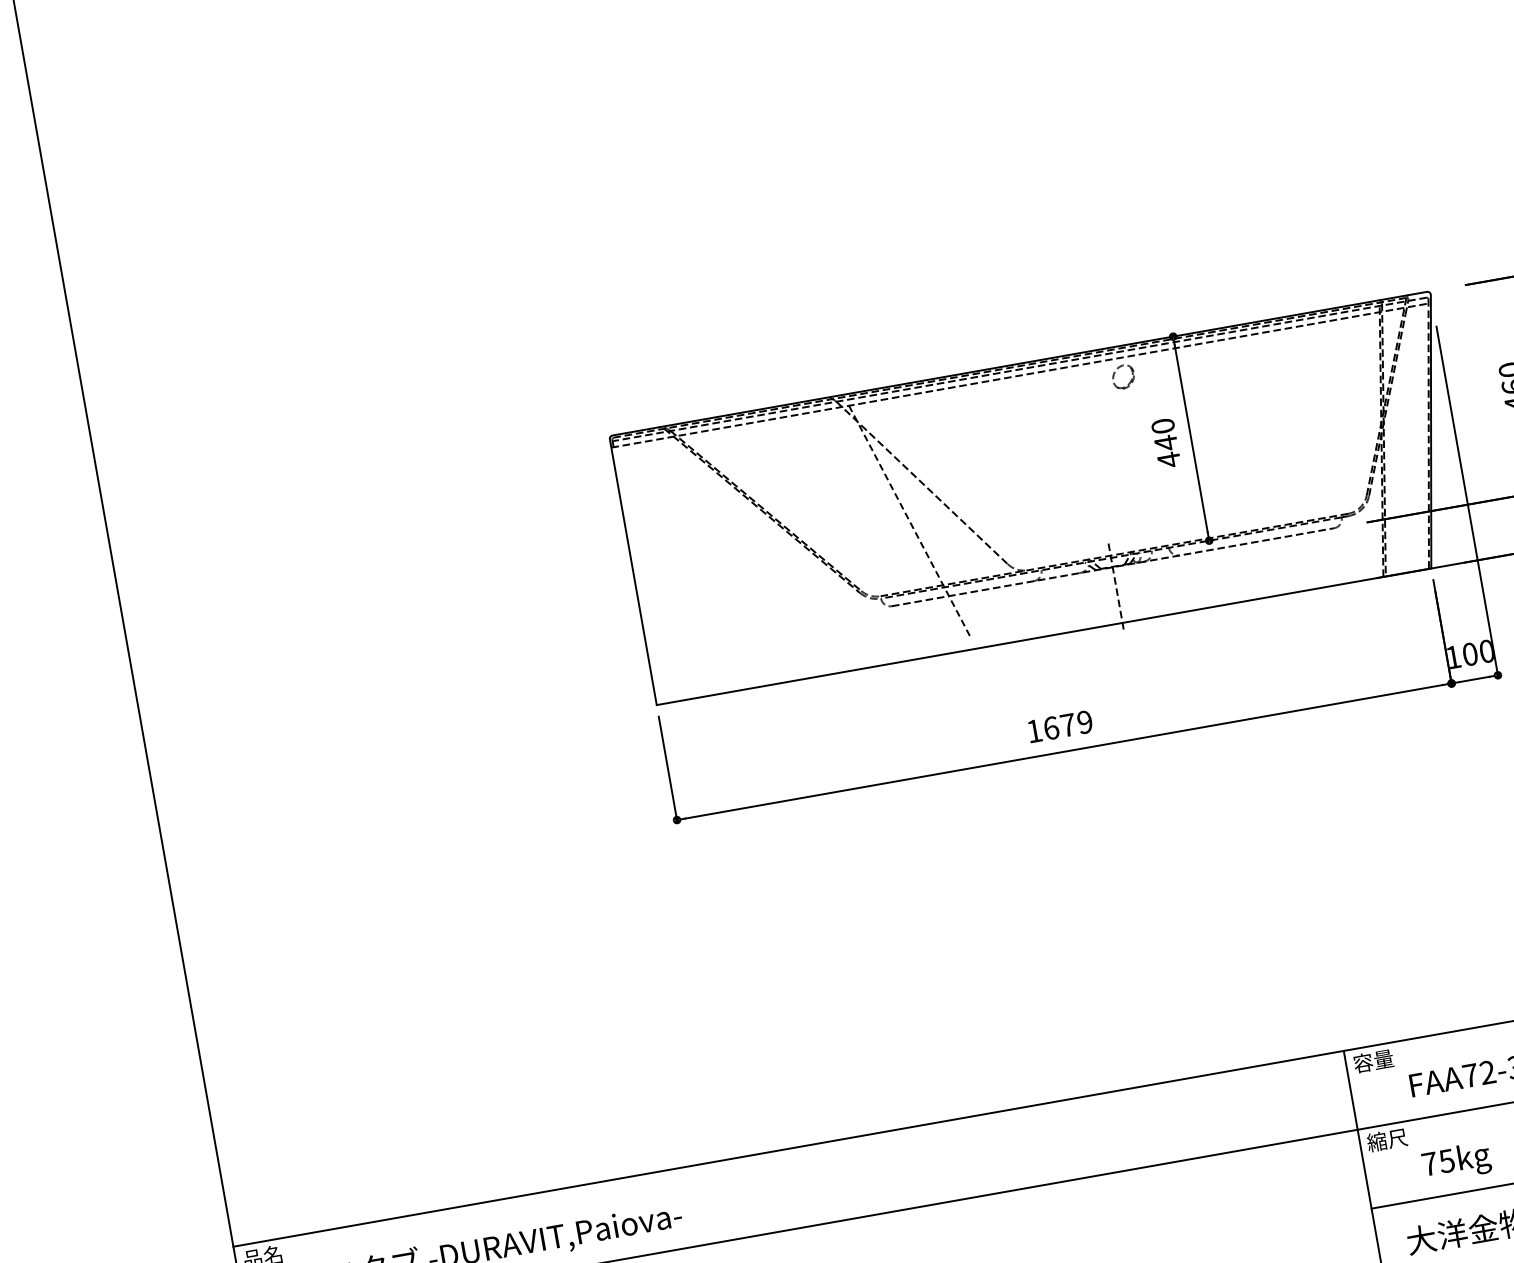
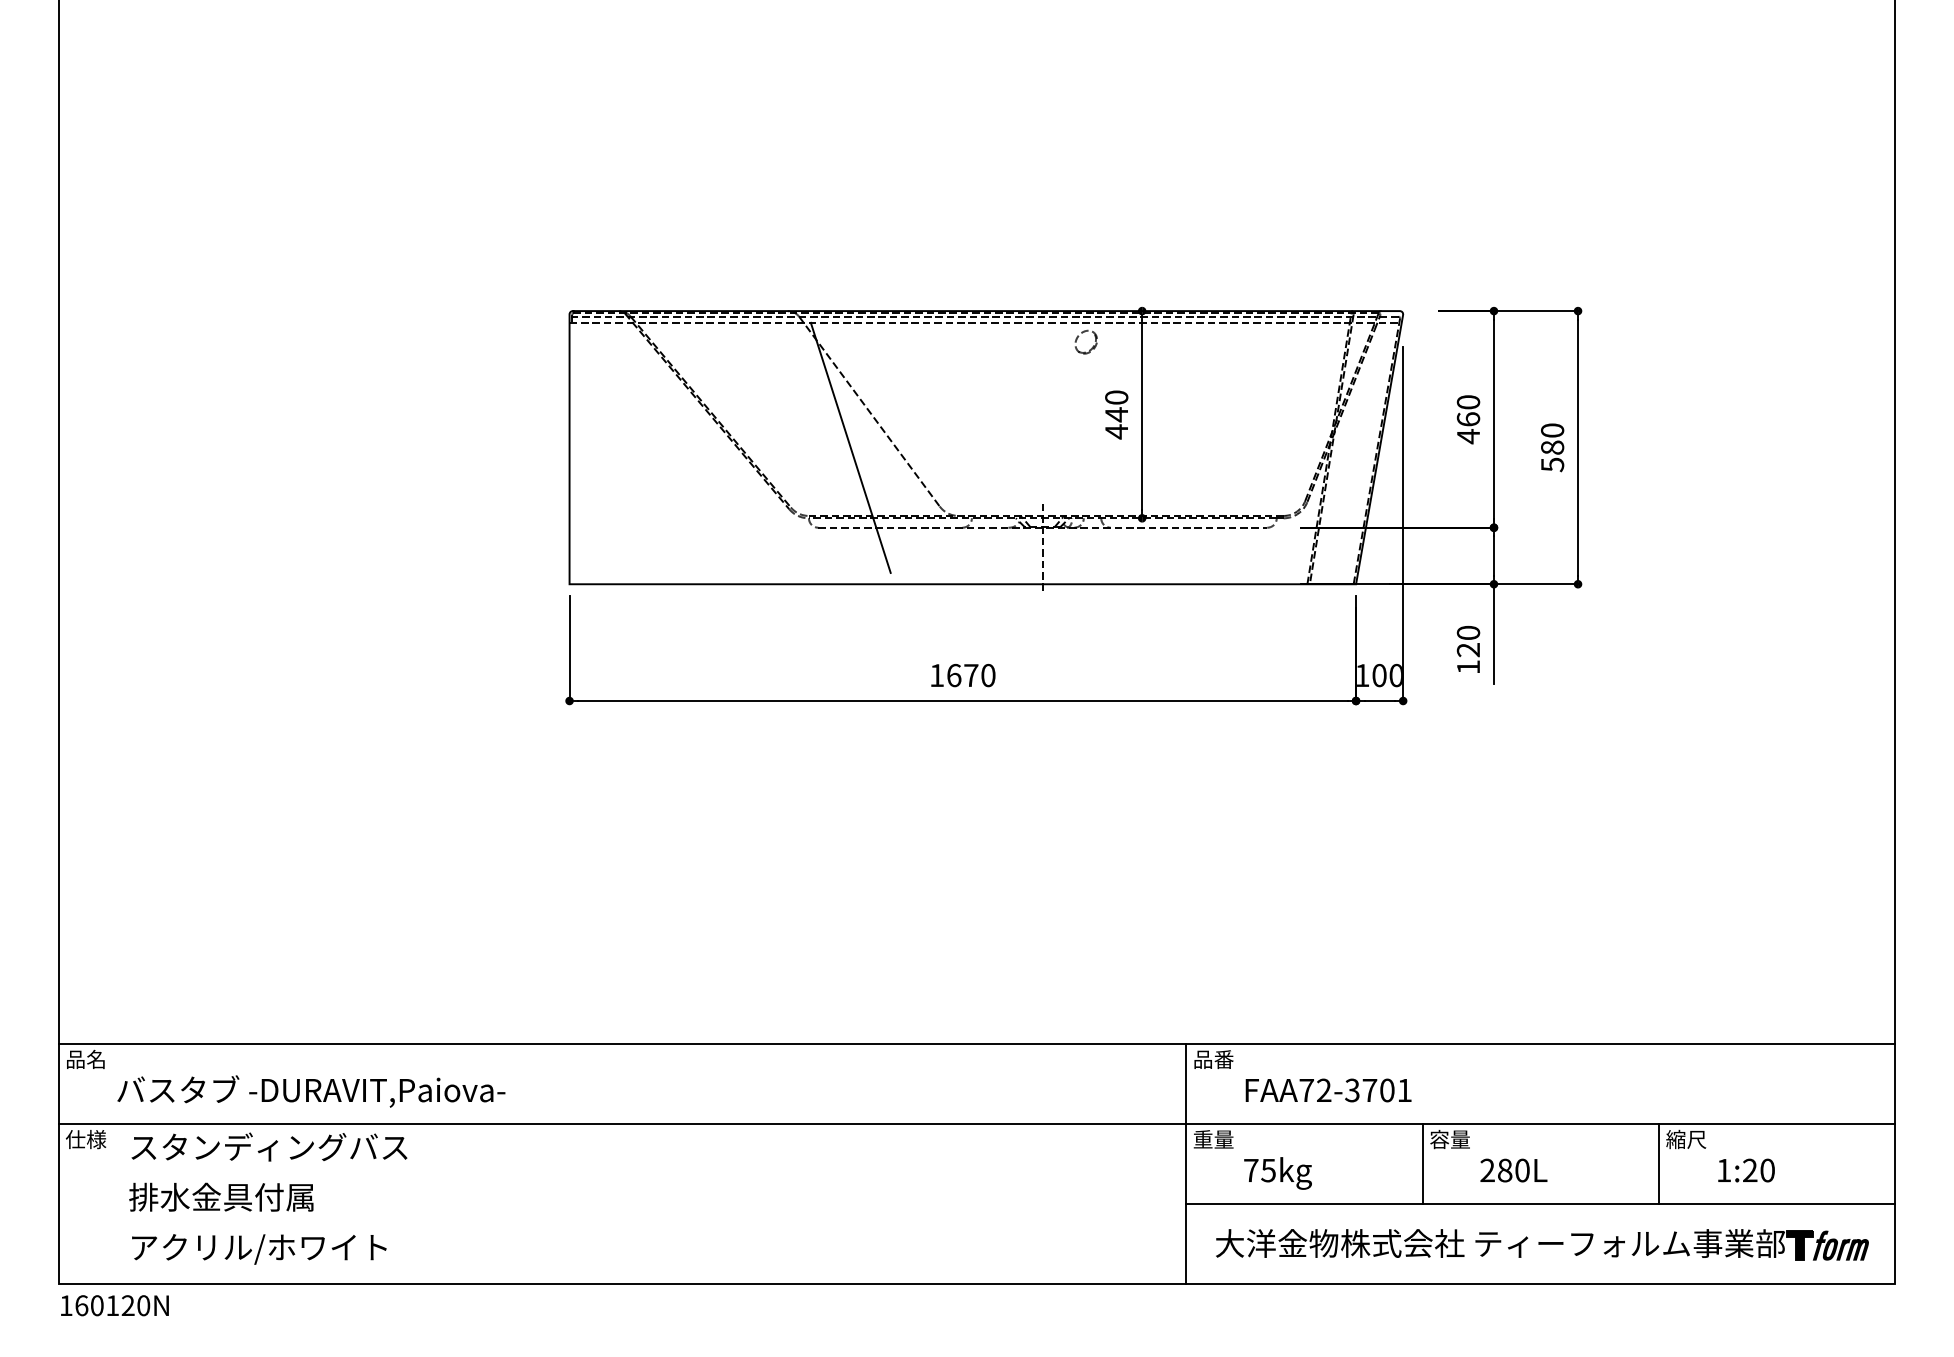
line: (909, 522) -> (850, 448), dashed -> solid
text: (1085, 722) -> (988, 675), 1679 -> 1670
text: (1373, 1061) -> (1213, 1059), 容量 -> 品番
text: (1387, 1140) -> (1213, 1139), 縮尺 -> 重量

